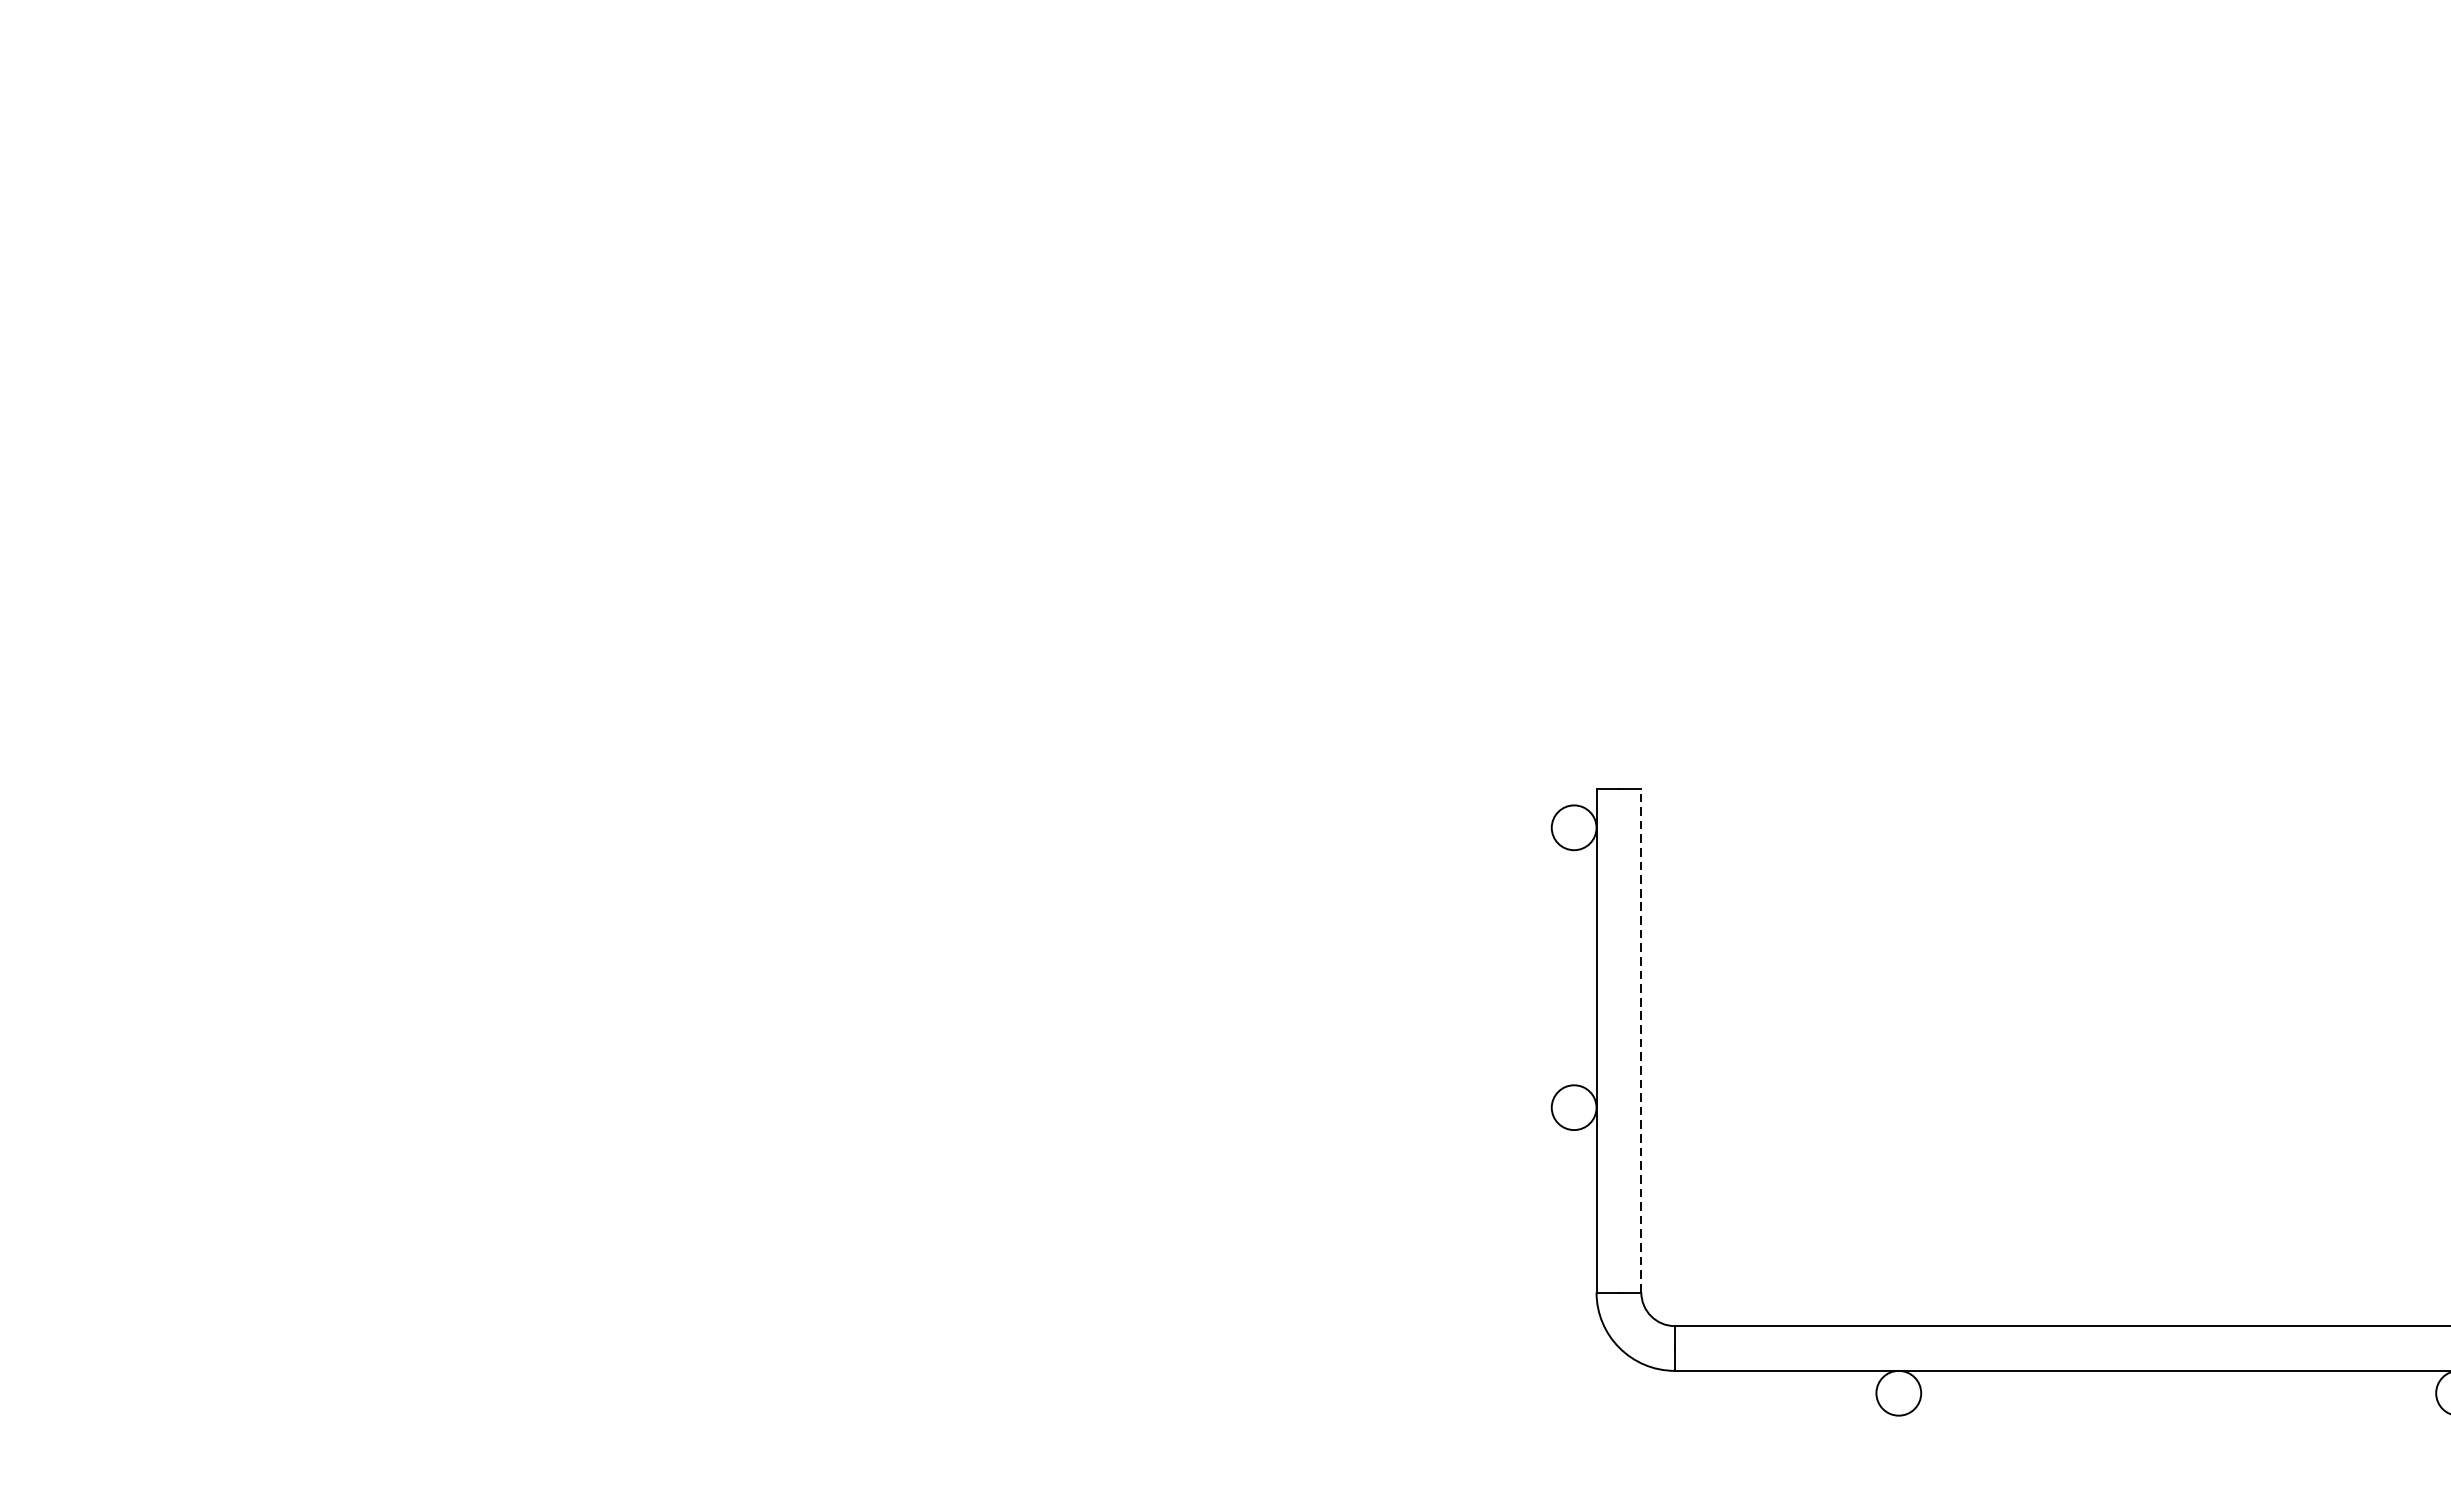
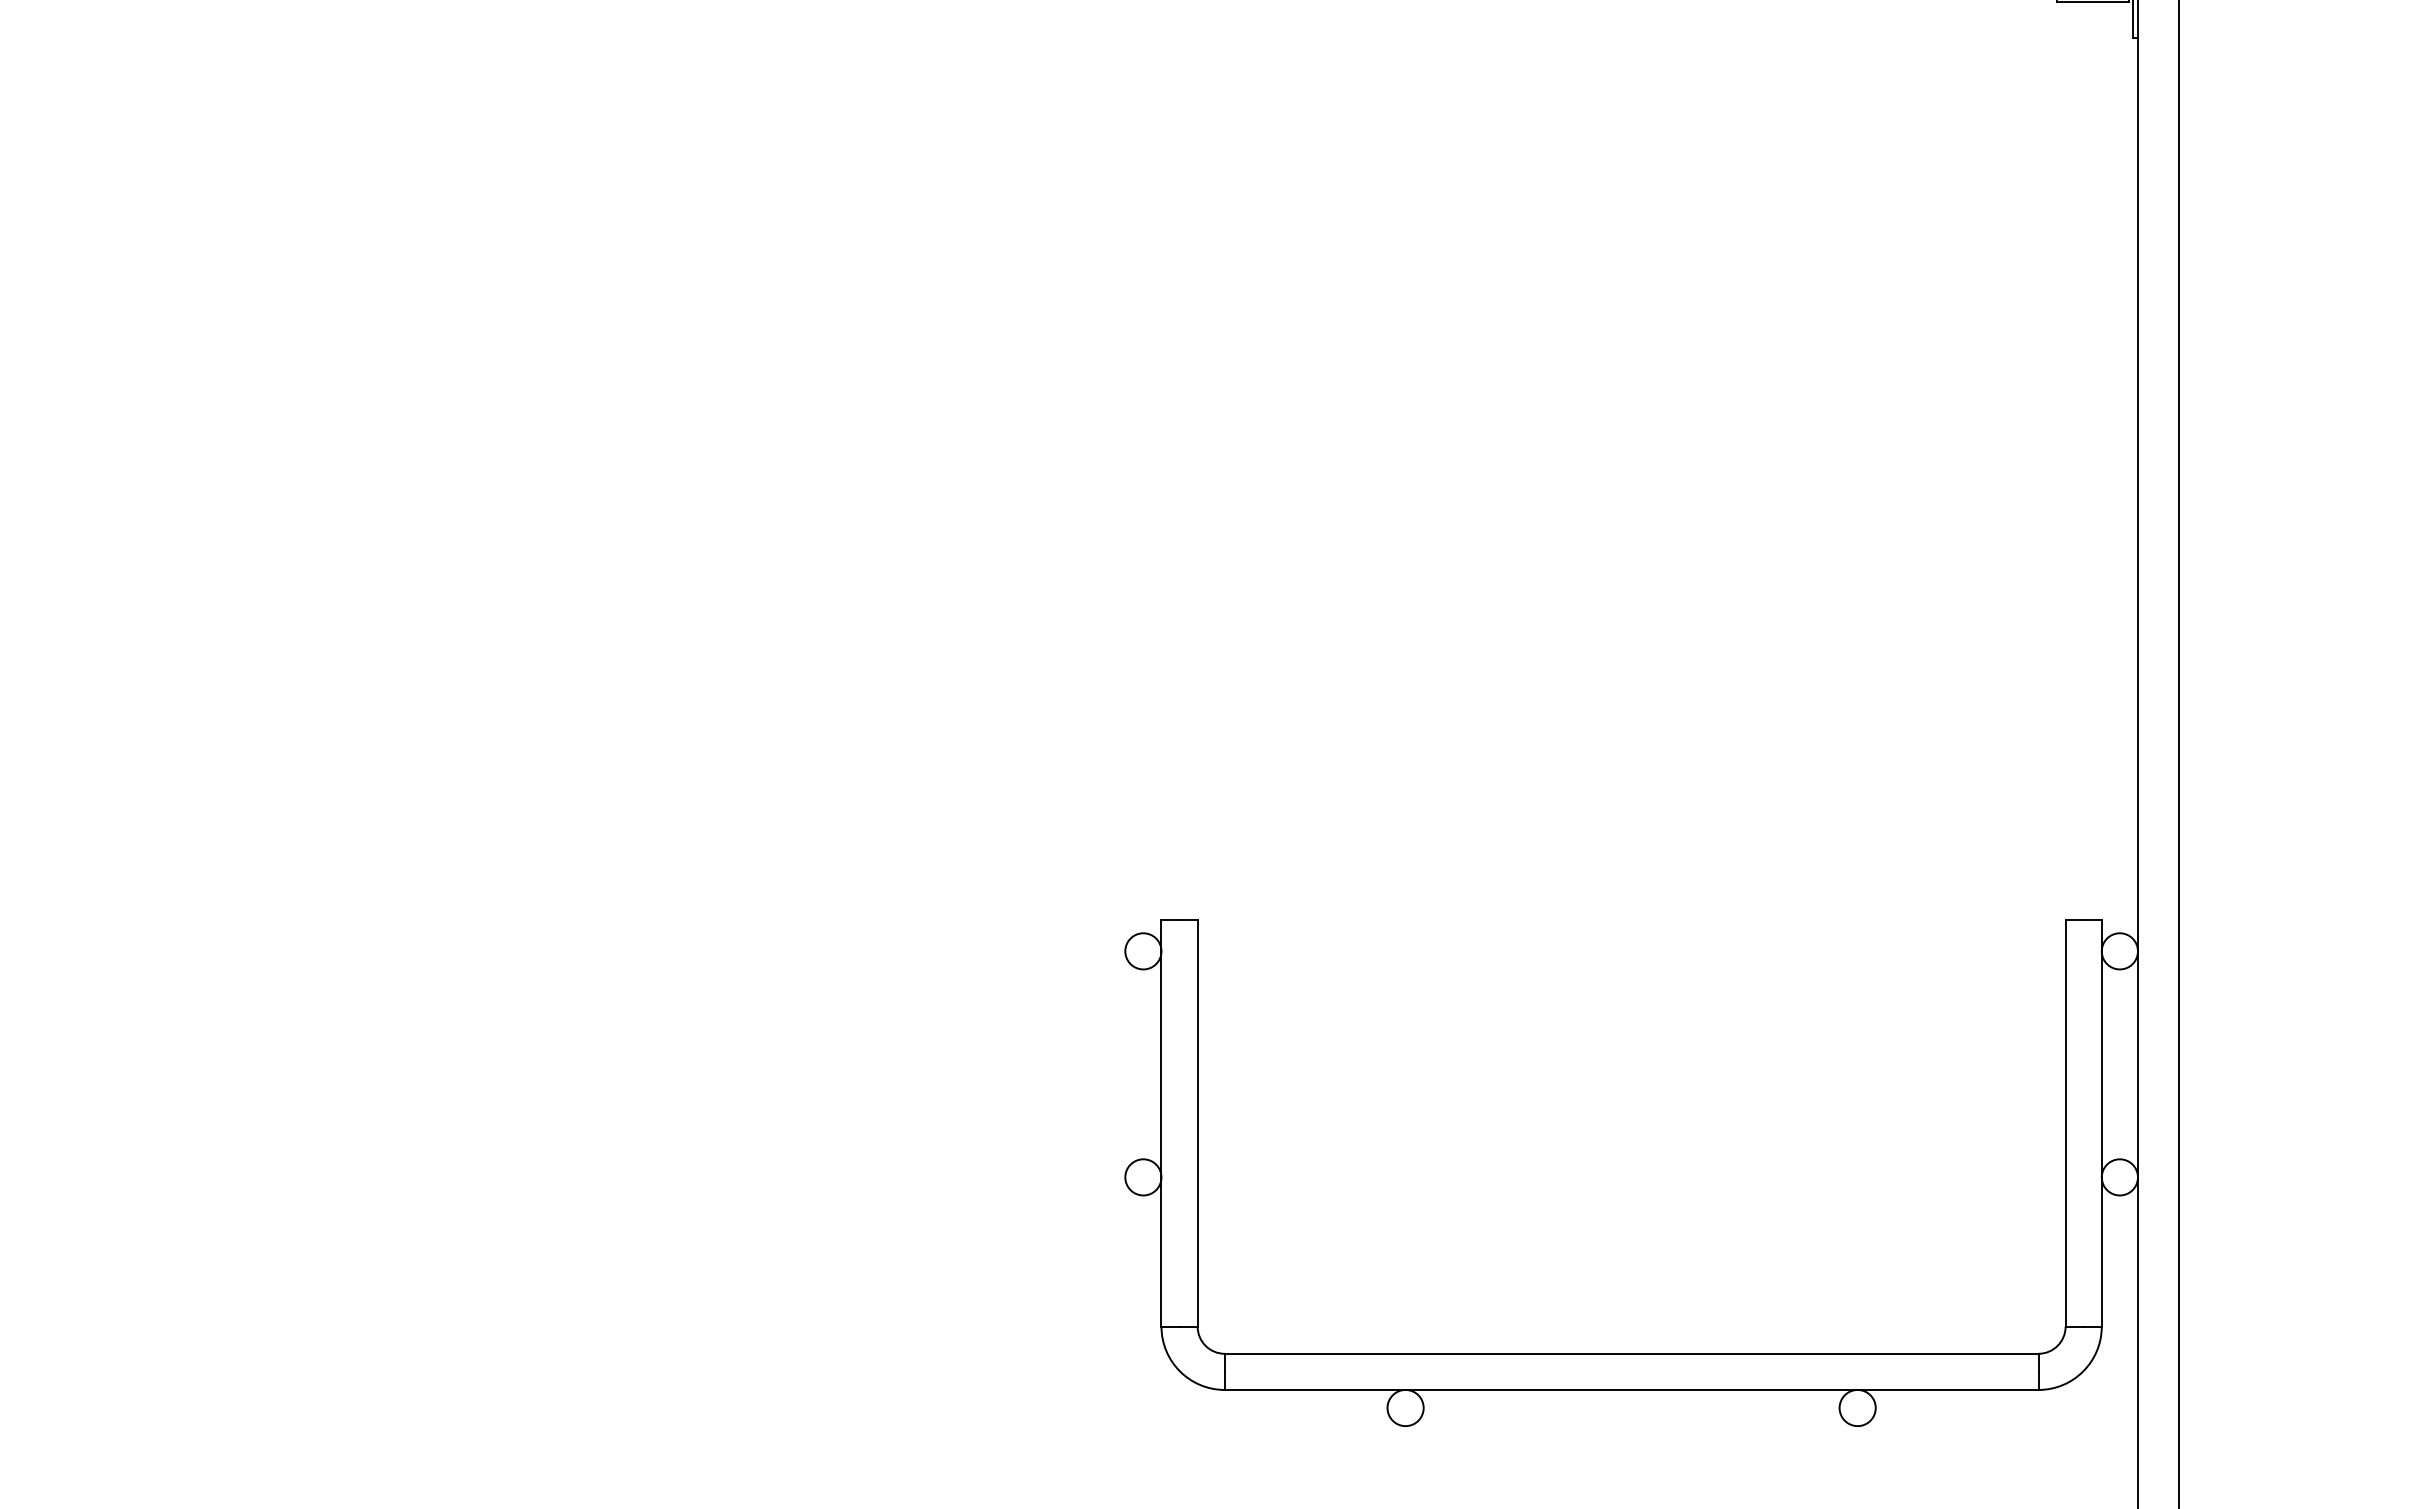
line: (1641, 1039) -> (1197, 1122), dashed -> solid

